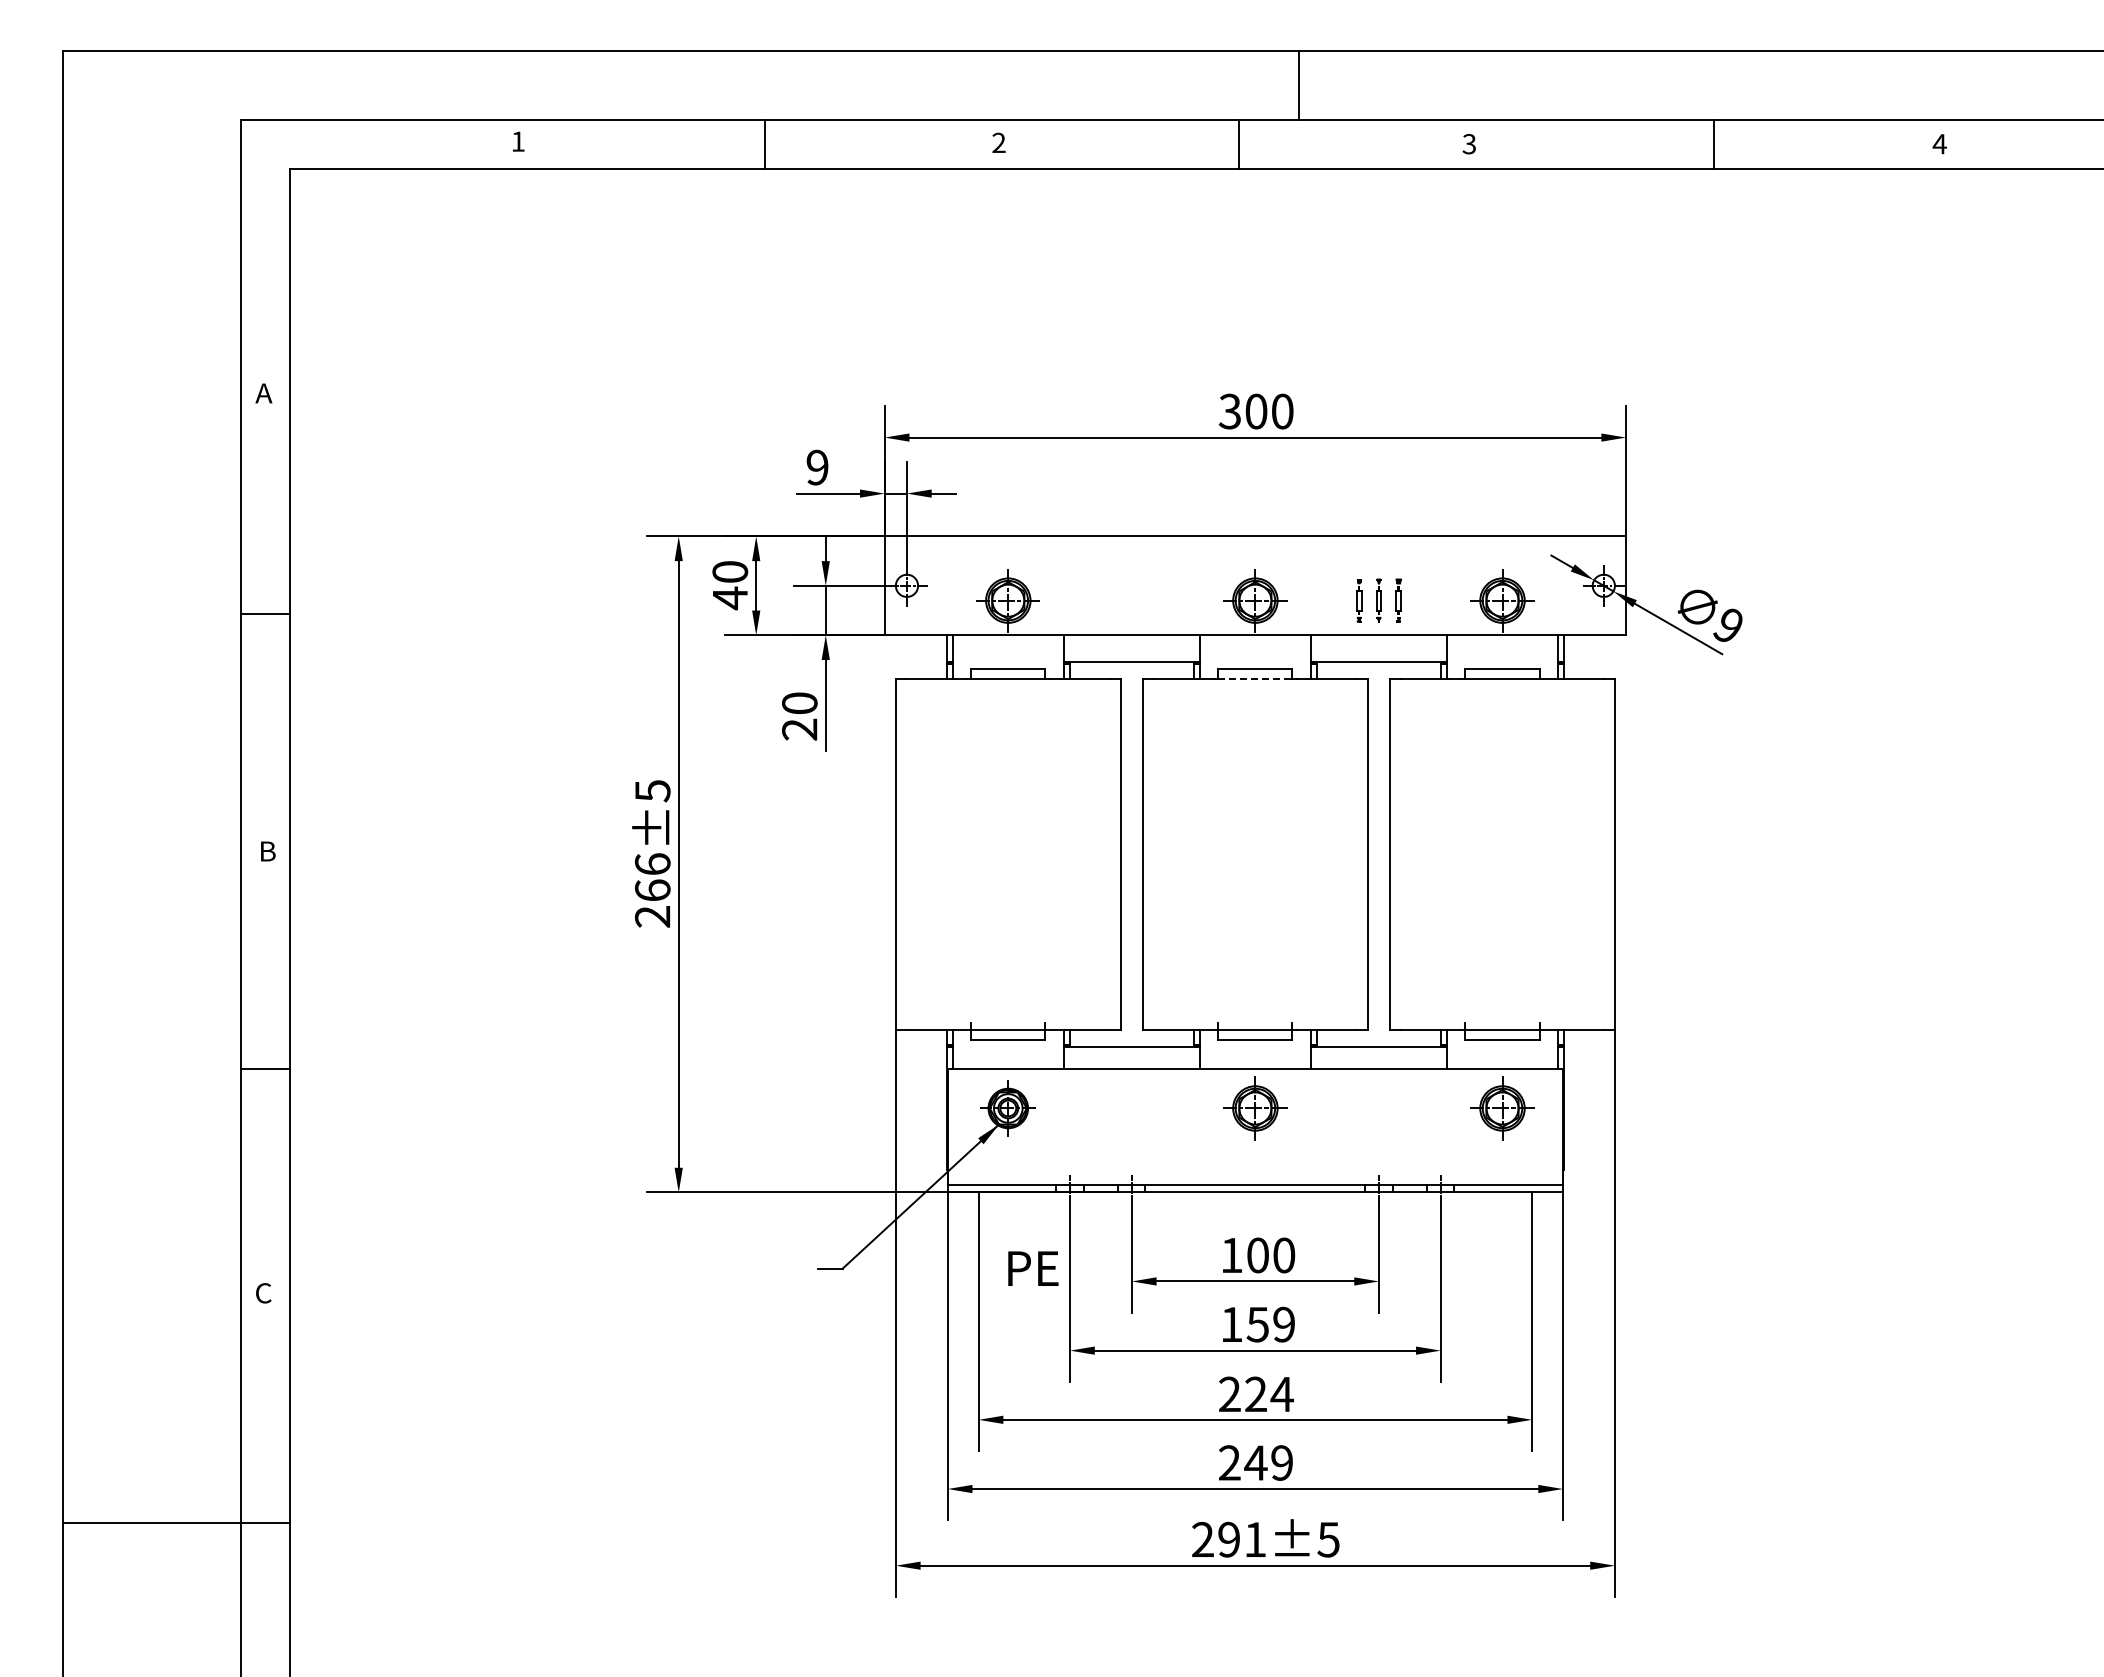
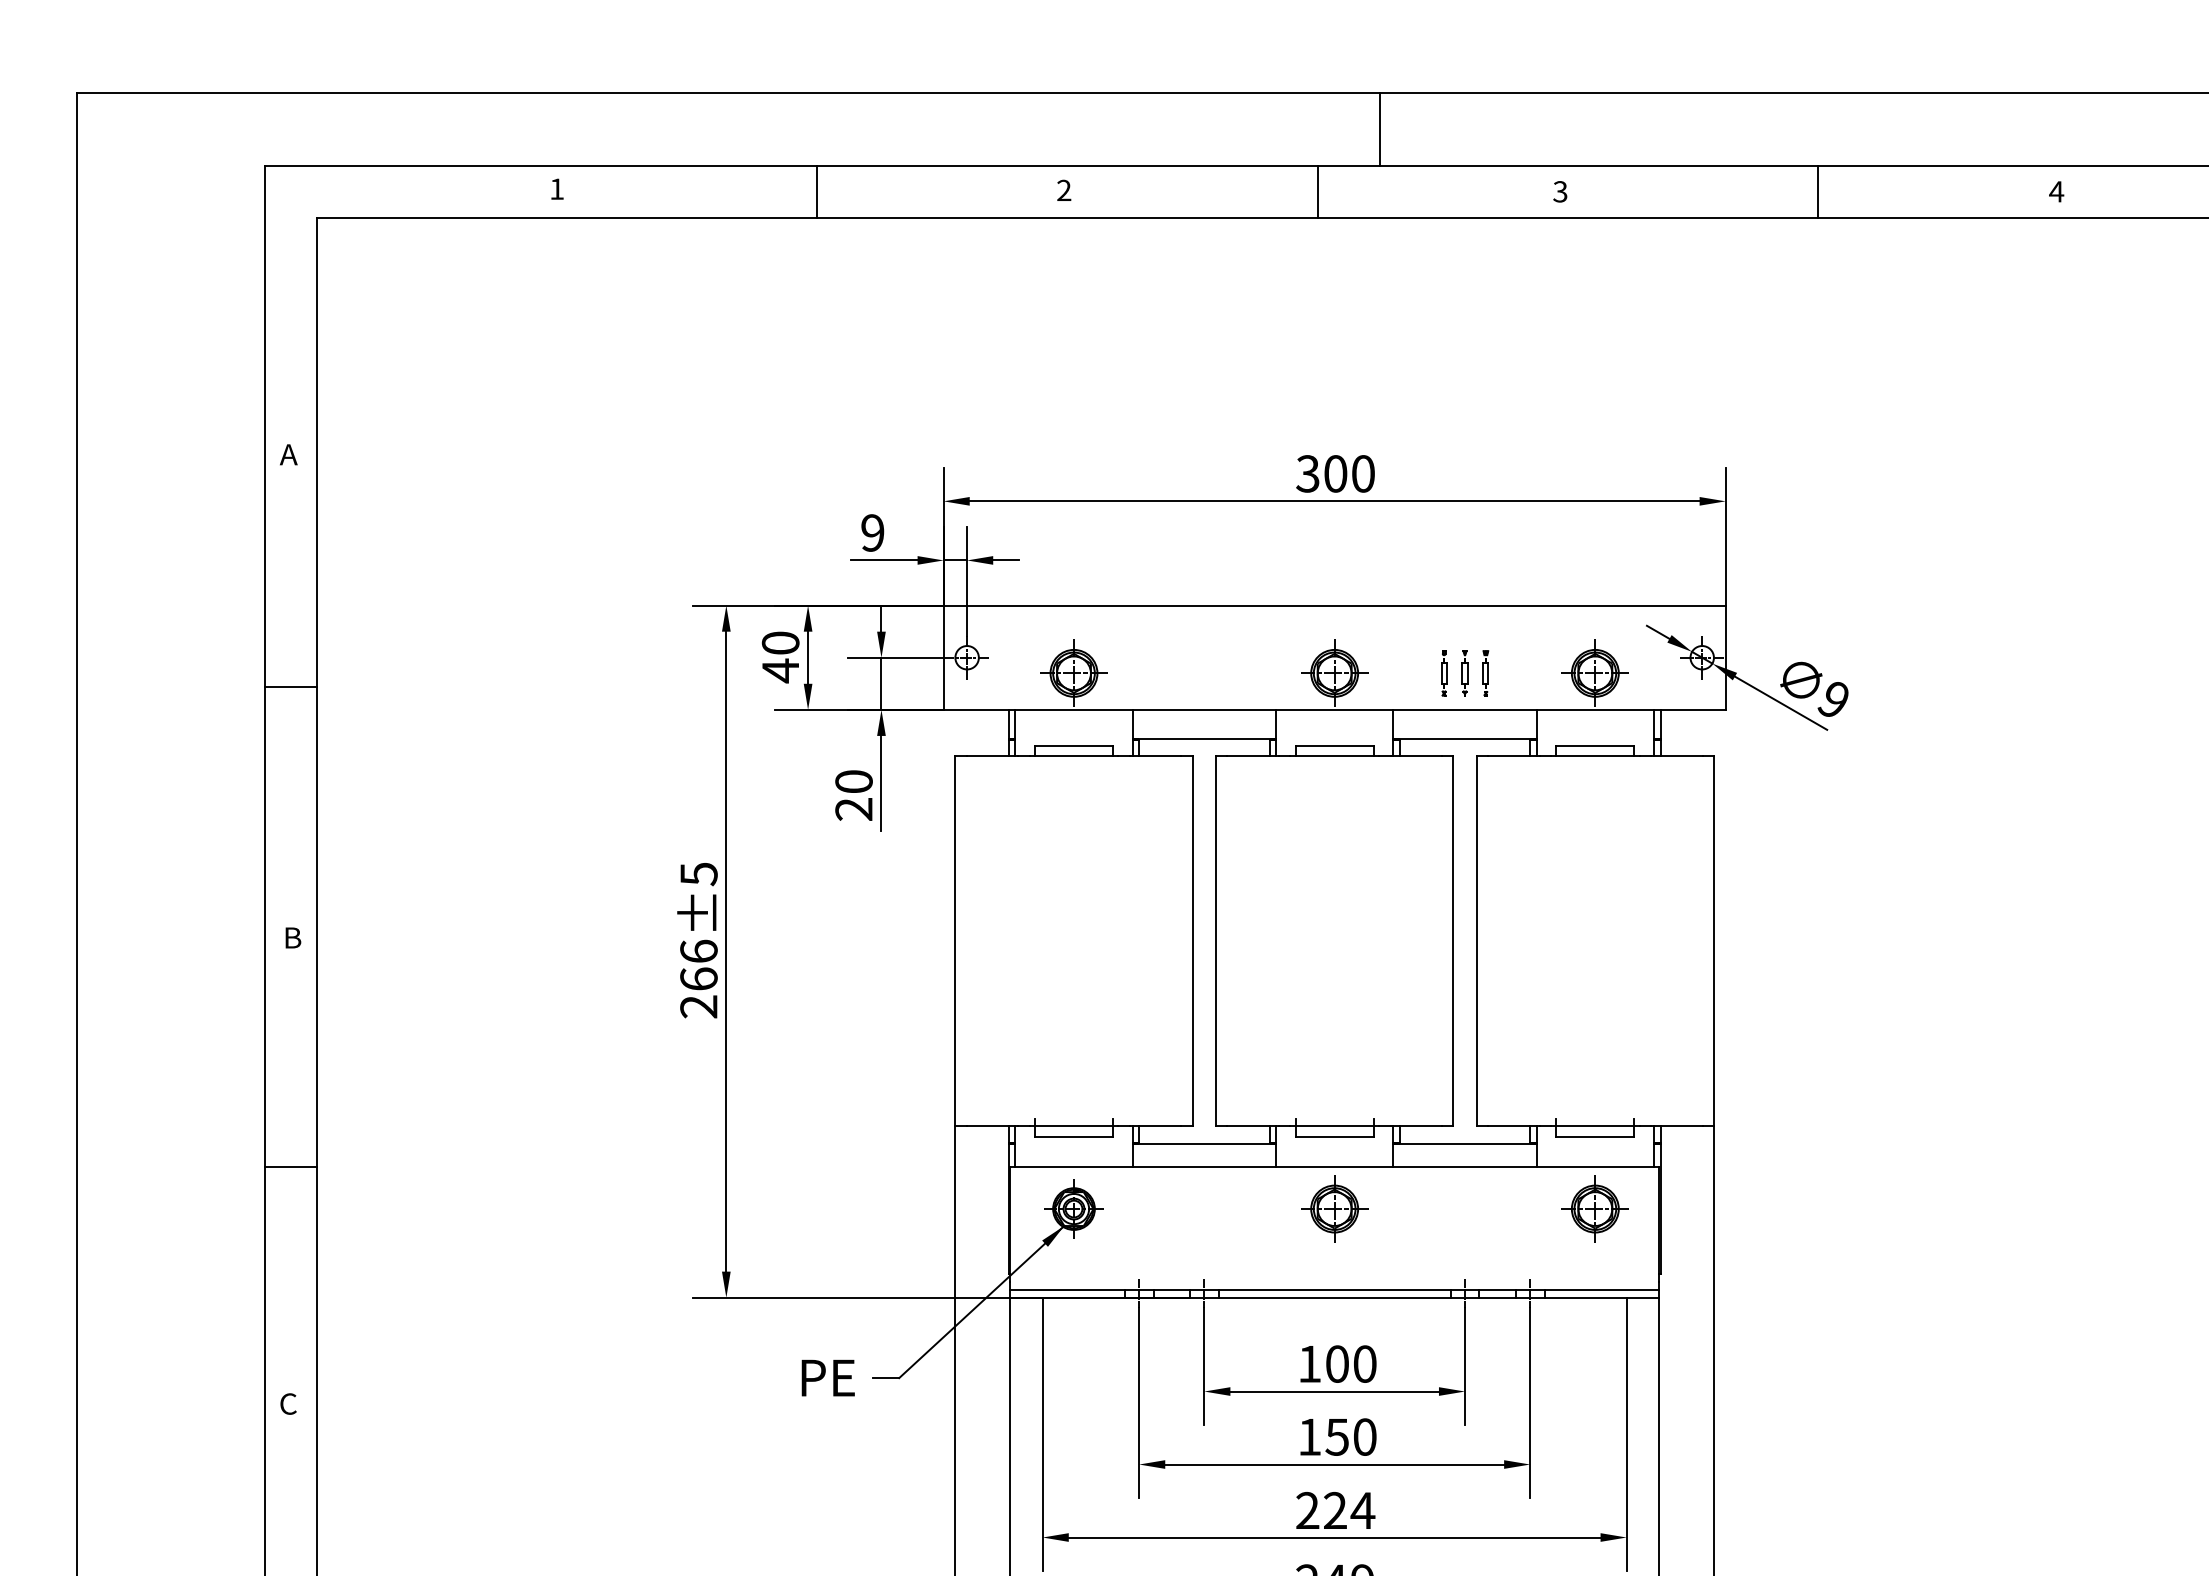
line: (1255, 679) -> (1334, 756), dashed -> solid
text: (1033, 1268) -> (828, 1377), moved
text: (1284, 1324) -> (1365, 1436), 159 -> 150

